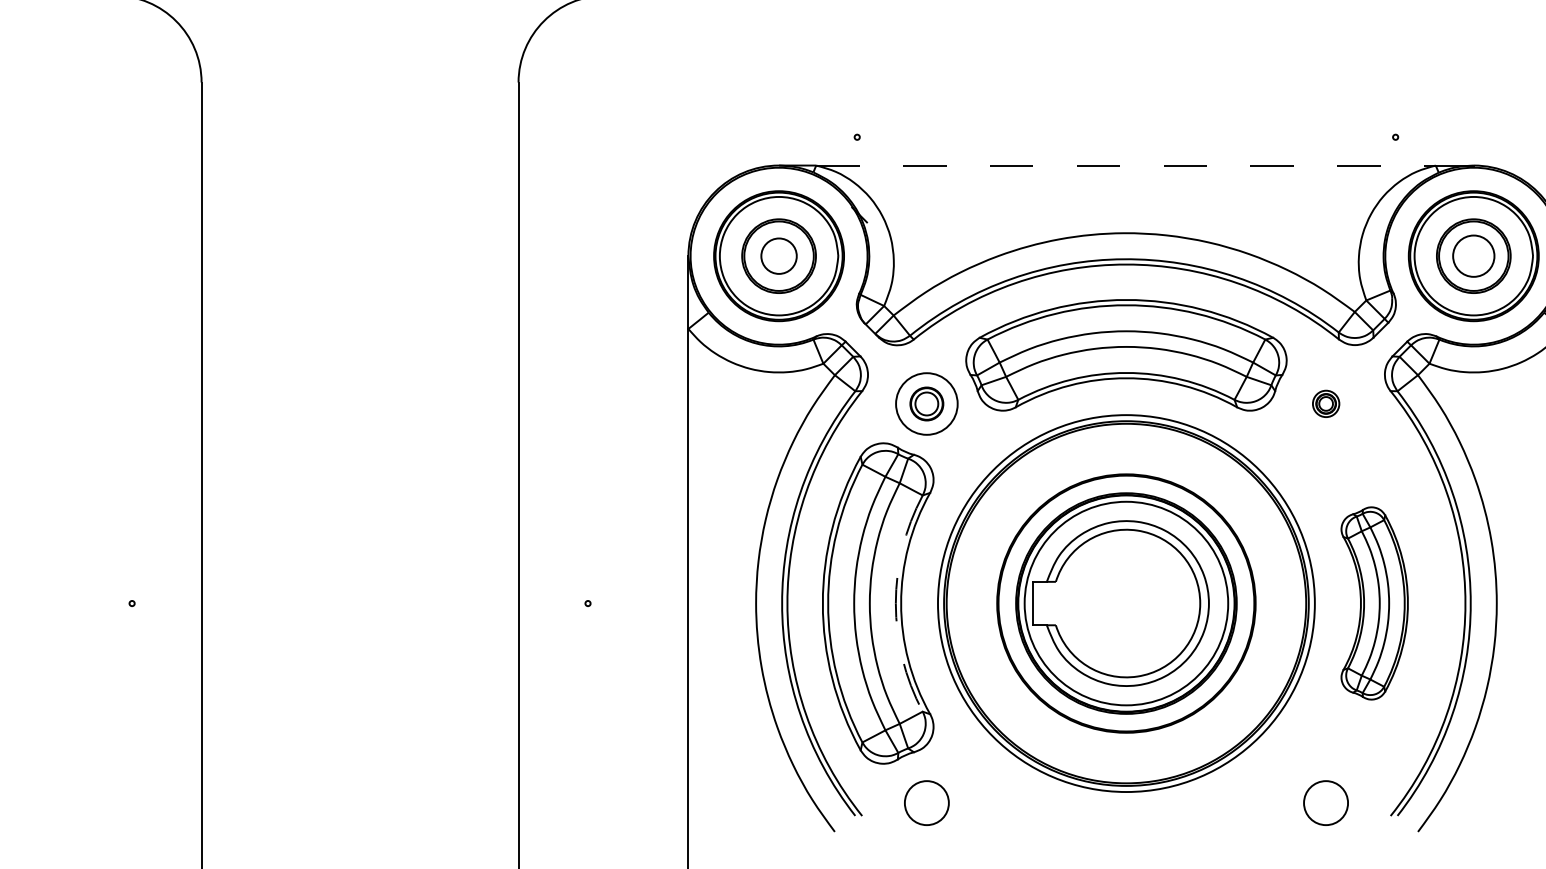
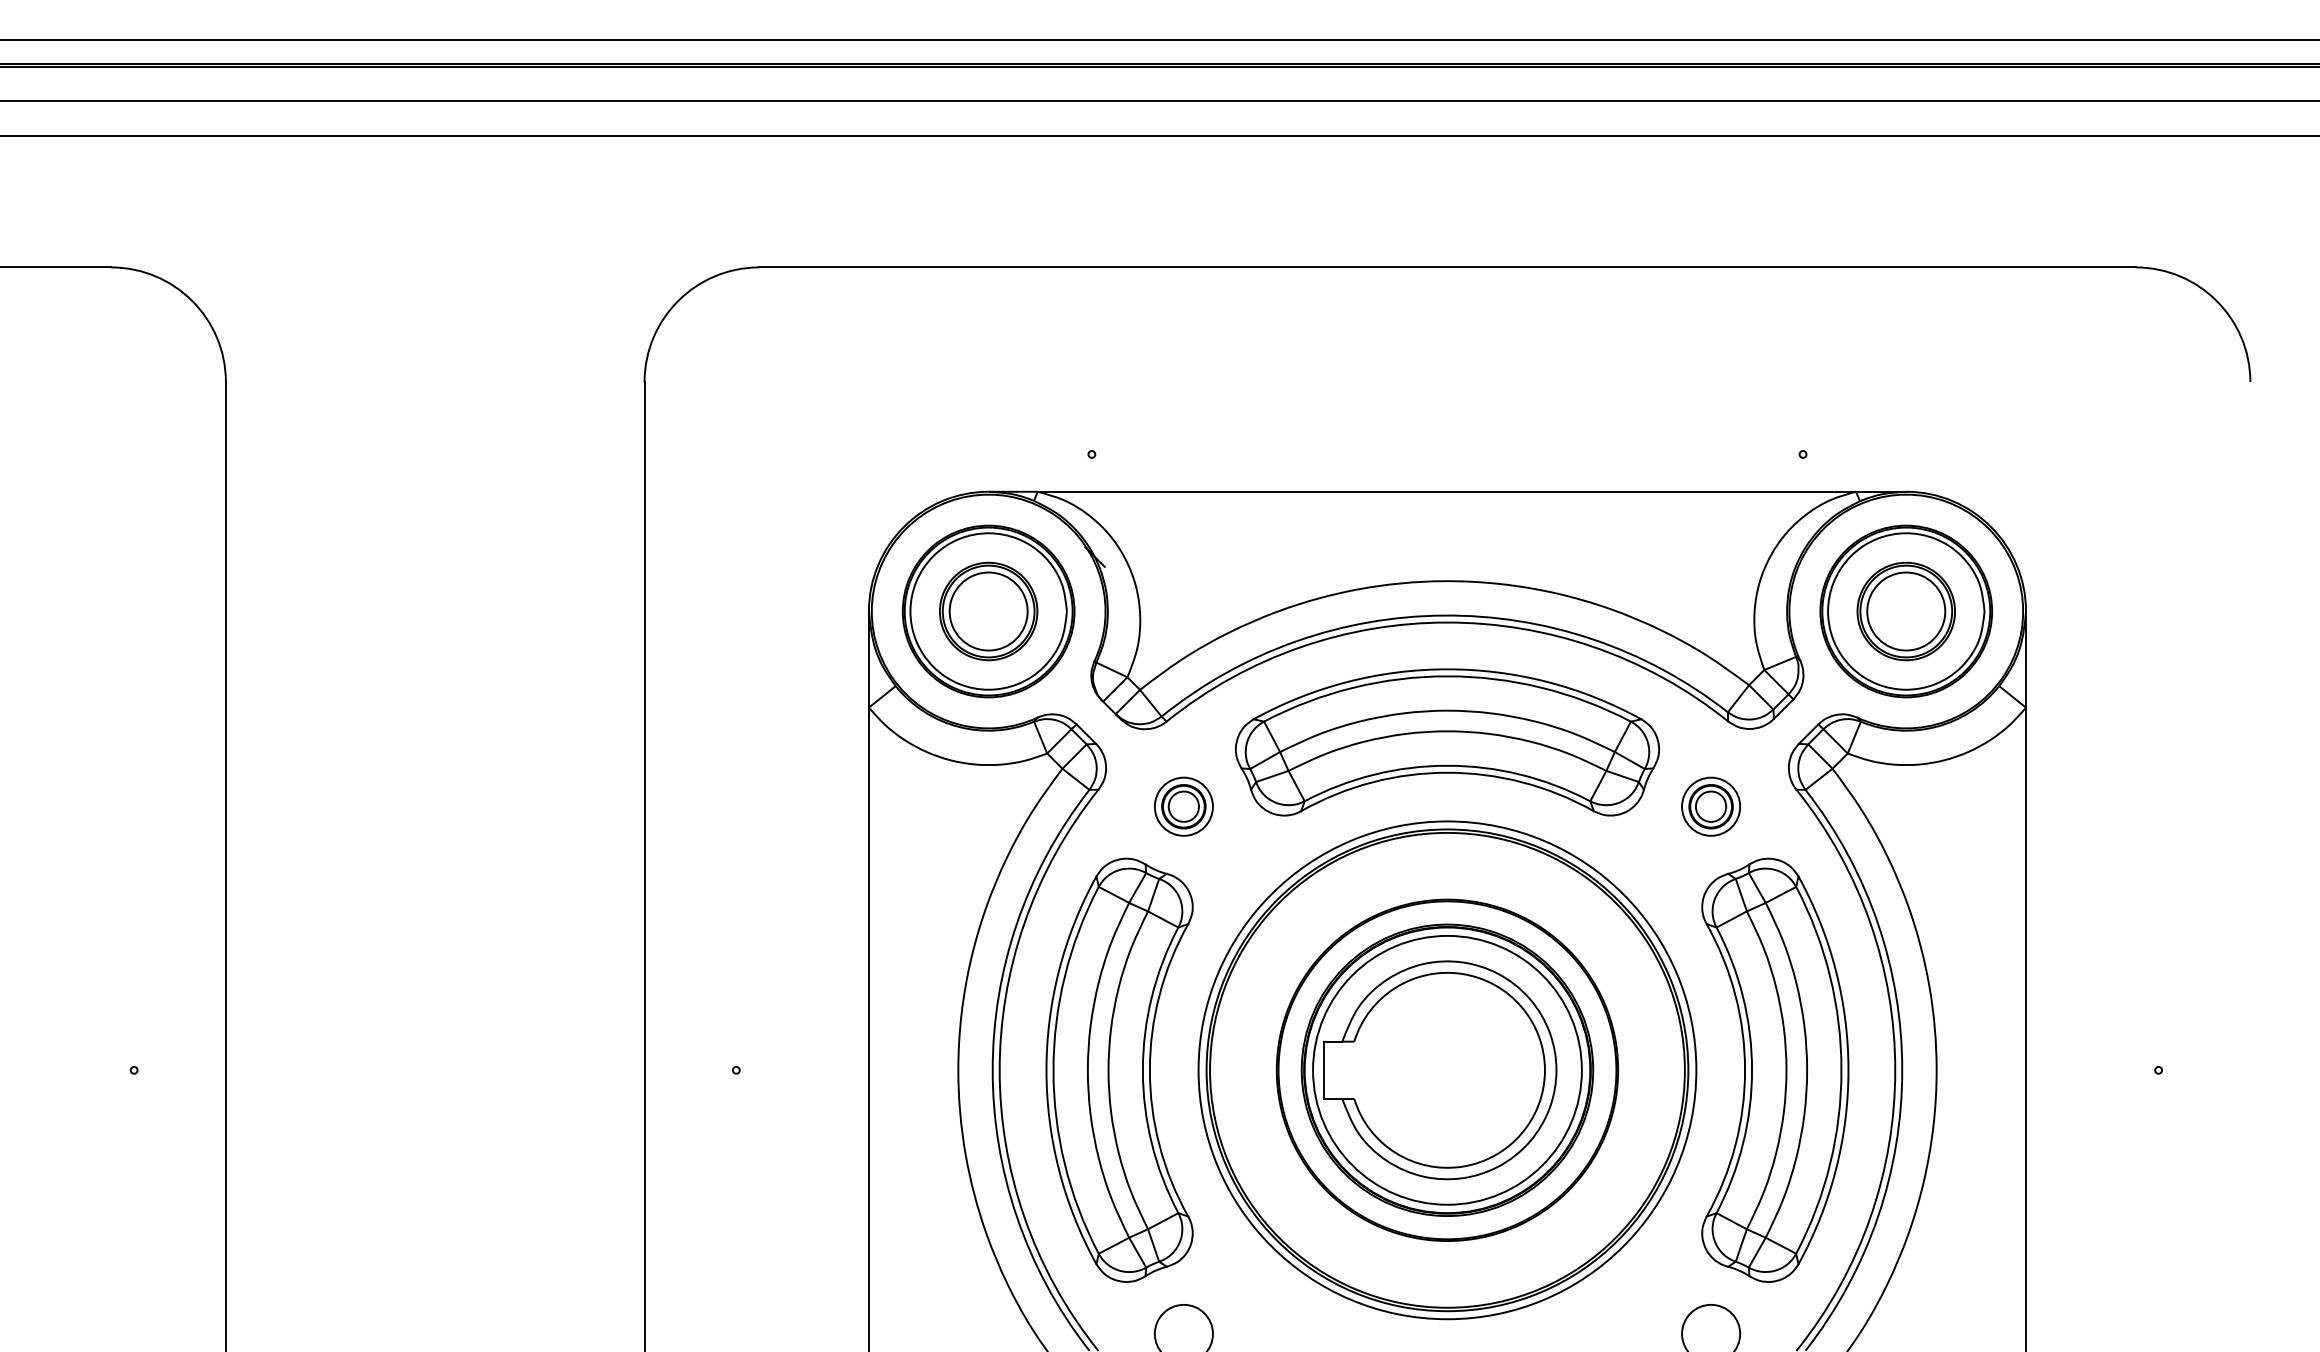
line: (1126, 165) -> (1447, 491), dashed -> solid
circle: (778, 256) -> (988, 611), size x1.67
circle: (1473, 256) -> (1906, 611), size x1.43
circle: (926, 403) -> (1183, 806), size x0.71
part: (1326, 403) -> (1711, 806), size x1.67
part: (1374, 602) -> (1775, 1069), size x1.67
arc: (895, 603) -> (1142, 1070), dashed -> solid

